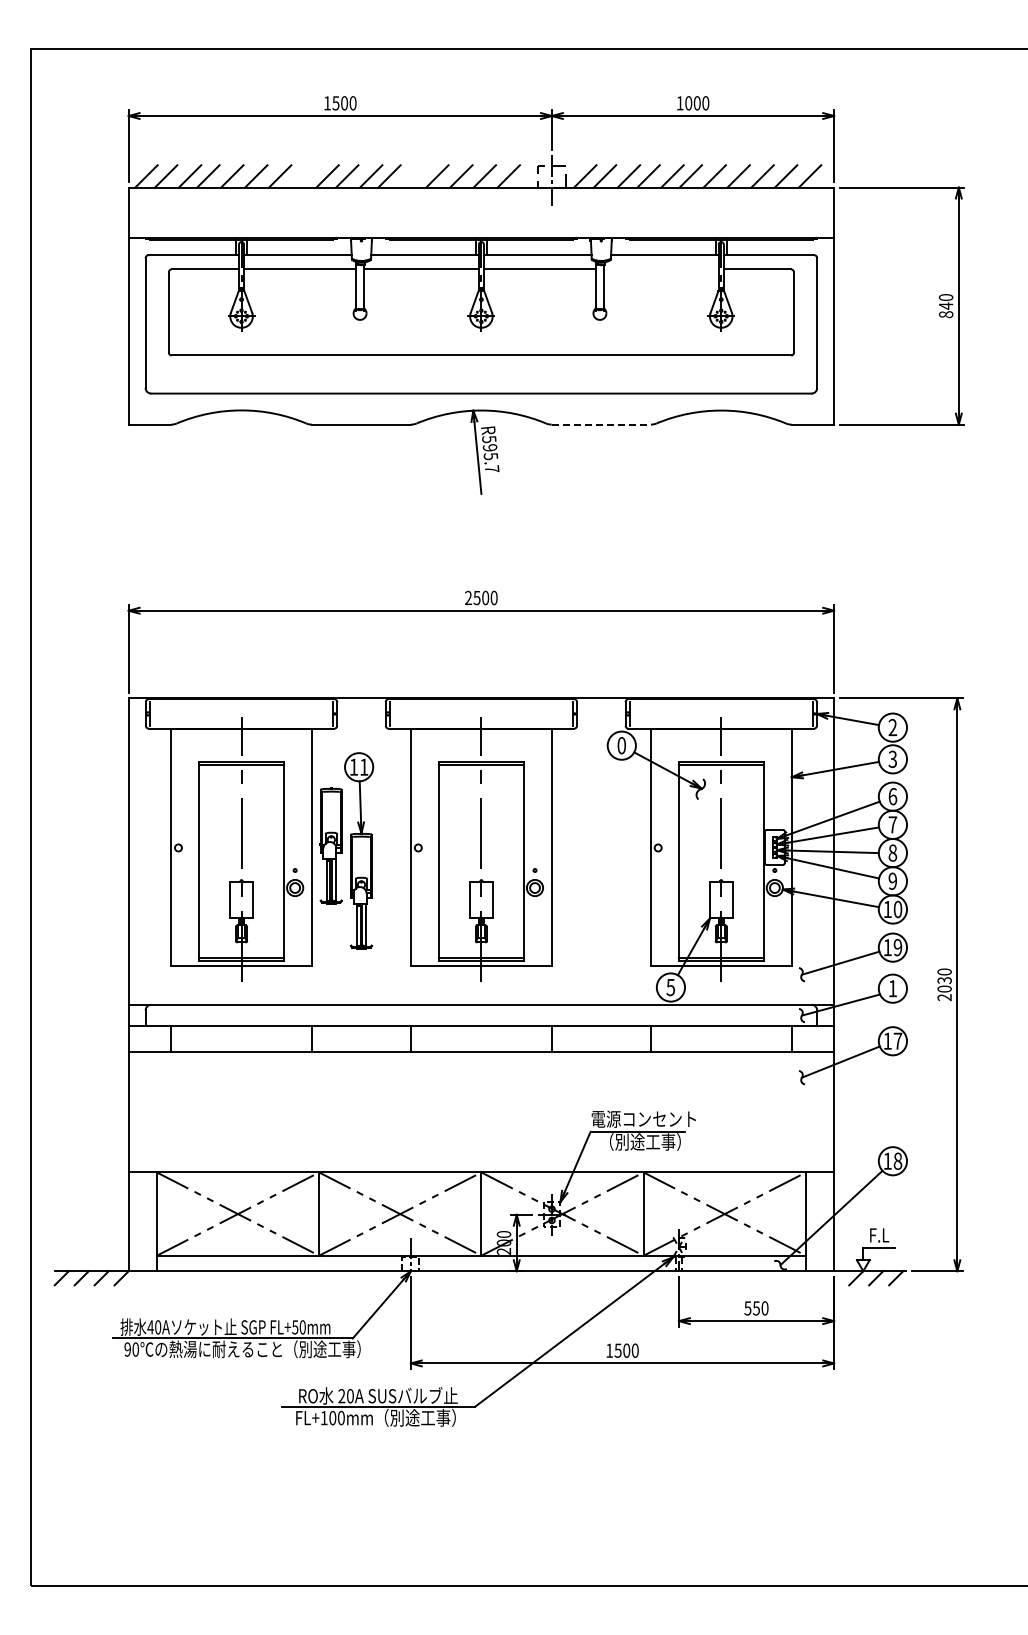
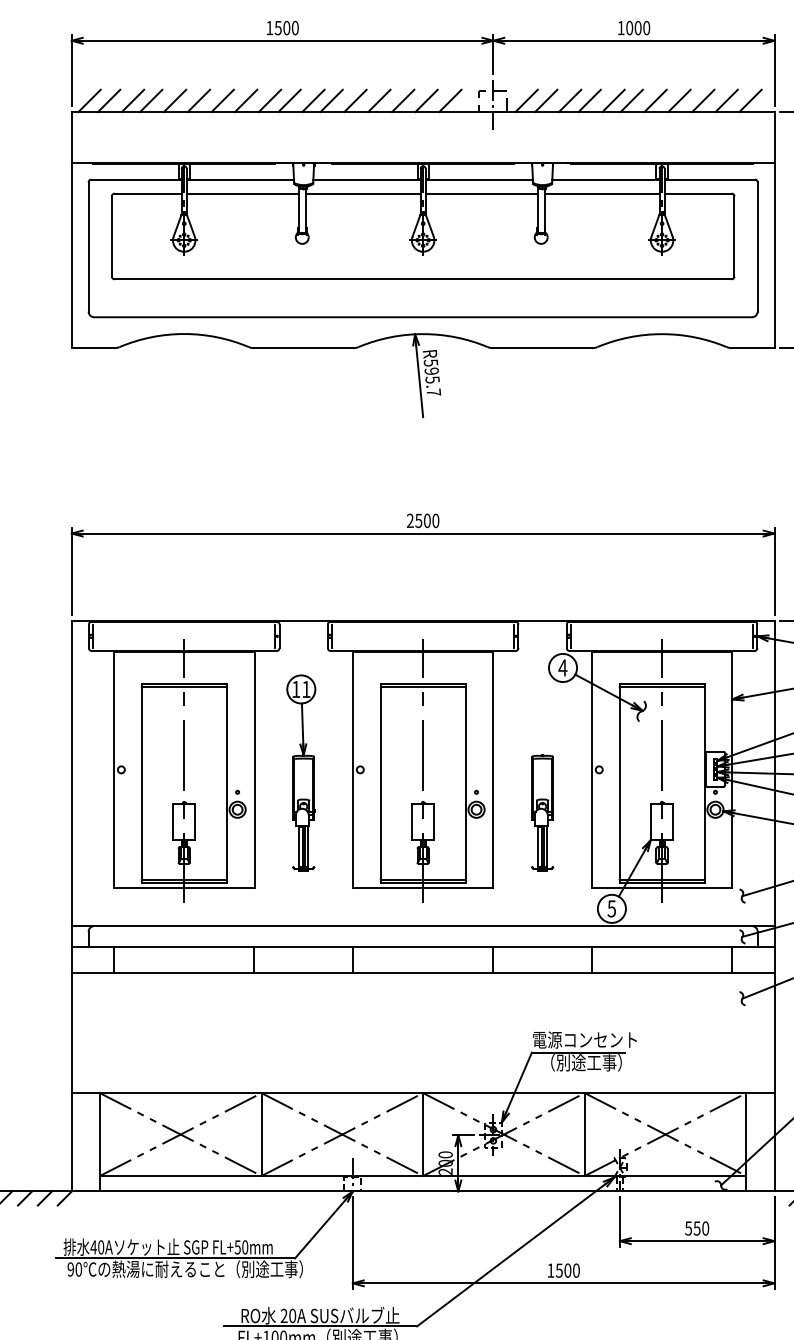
line: (303, 176) -> (245, 101), added
line: (413, 176) -> (355, 101), added
line: (660, 269) -> (601, 193), added
line: (601, 424) -> (542, 348), dashed -> solid
text: (621, 745) -> (562, 667), 0 -> 4
part: (330, 845) -> (541, 812), moved

